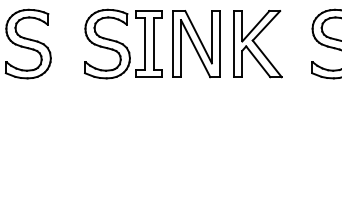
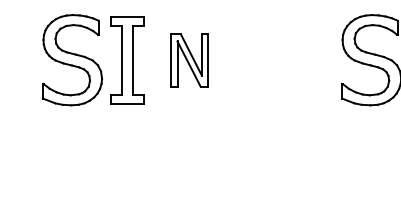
part: (196, 44) -> (189, 60), size x0.6
part: (257, 44) -> (270, 60), removed

